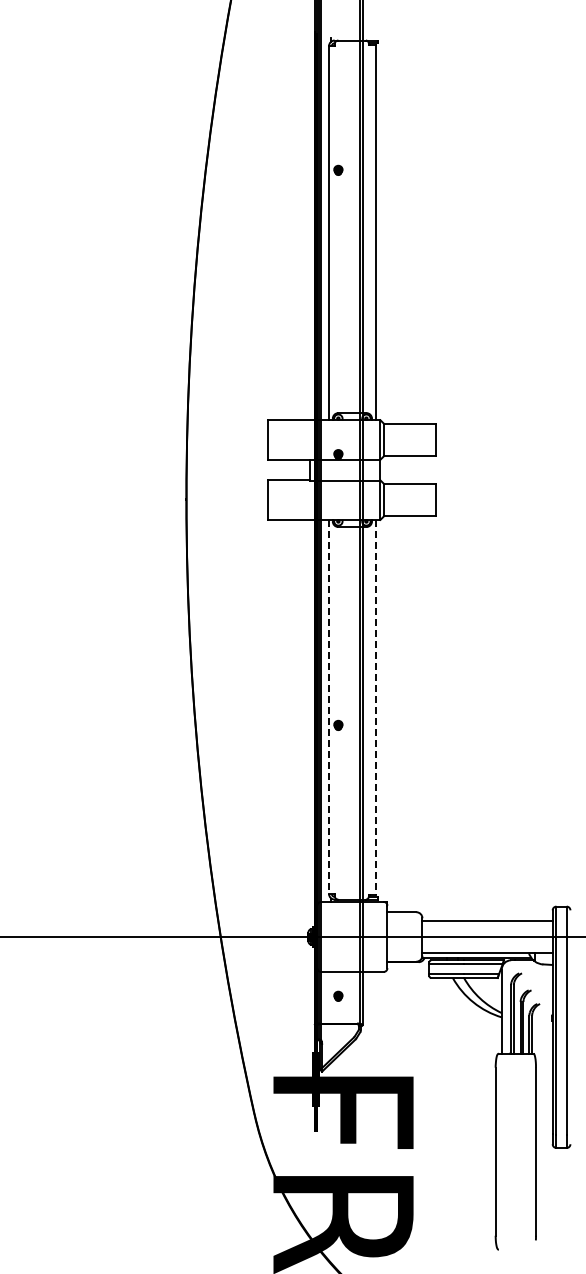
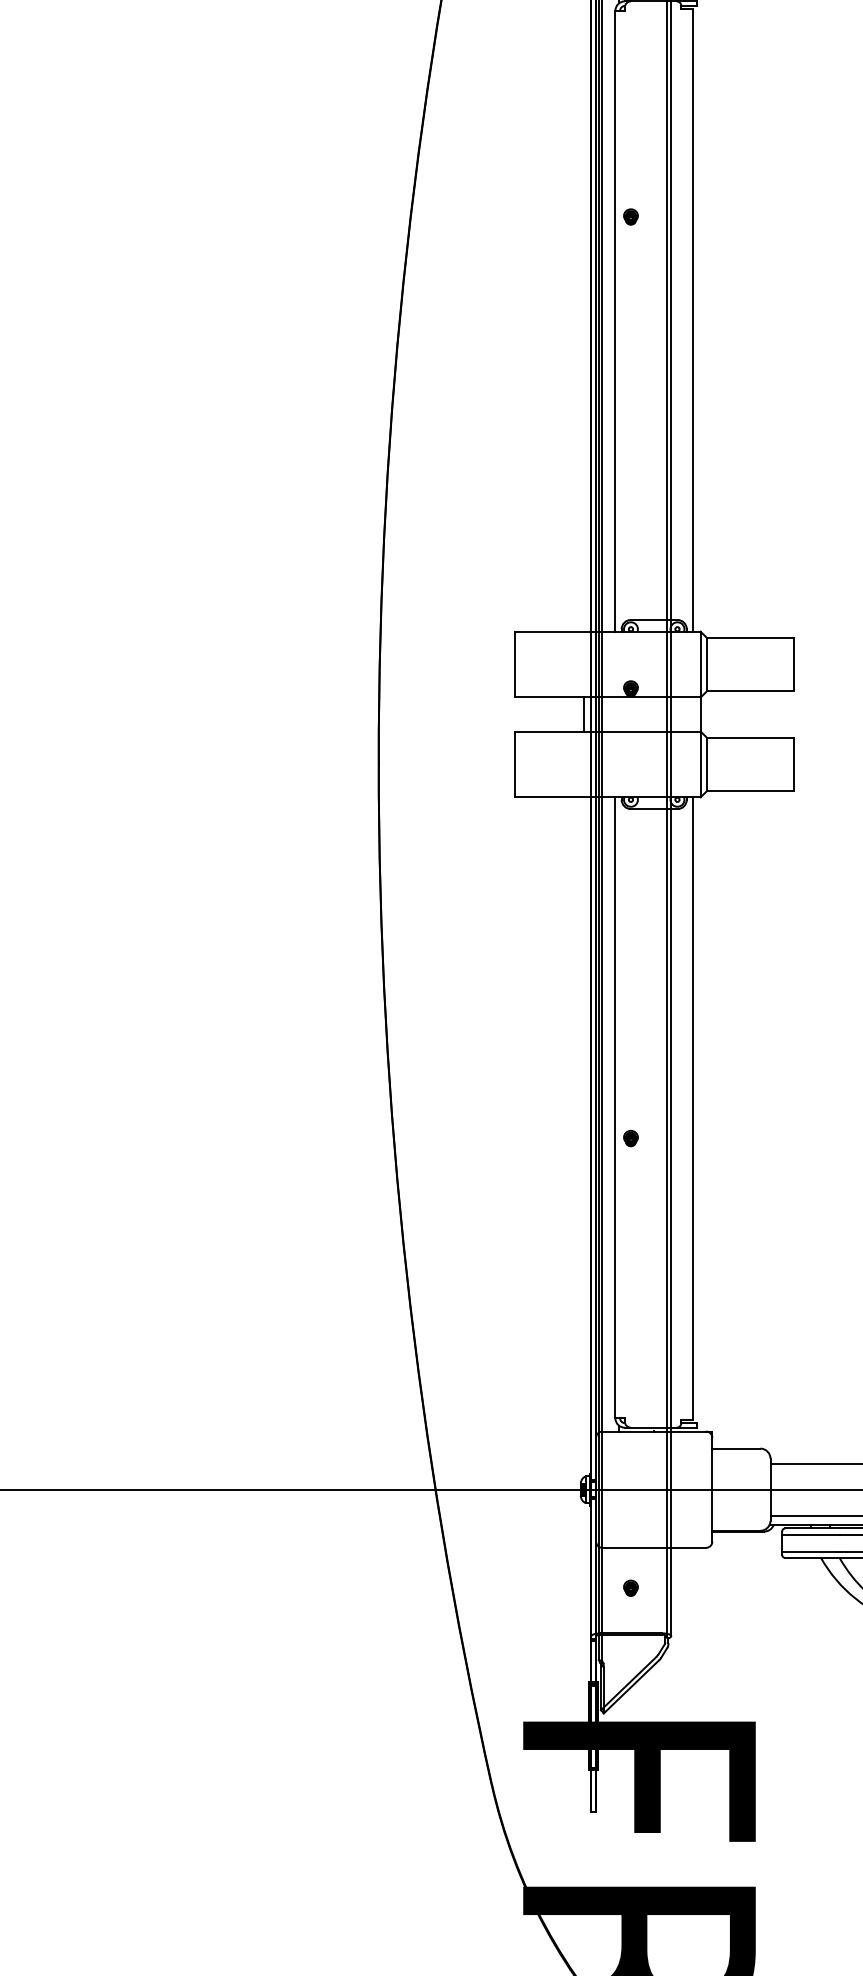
line: (329, 707) -> (616, 1108), dashed -> solid
line: (375, 707) -> (692, 1108), dashed -> solid

